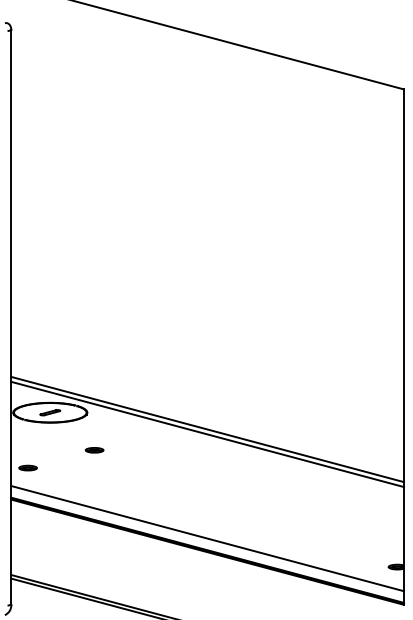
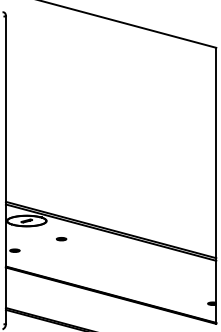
part: (94, 450) -> (61, 239), moved
line: (206, 538) -> (110, 288), removed

